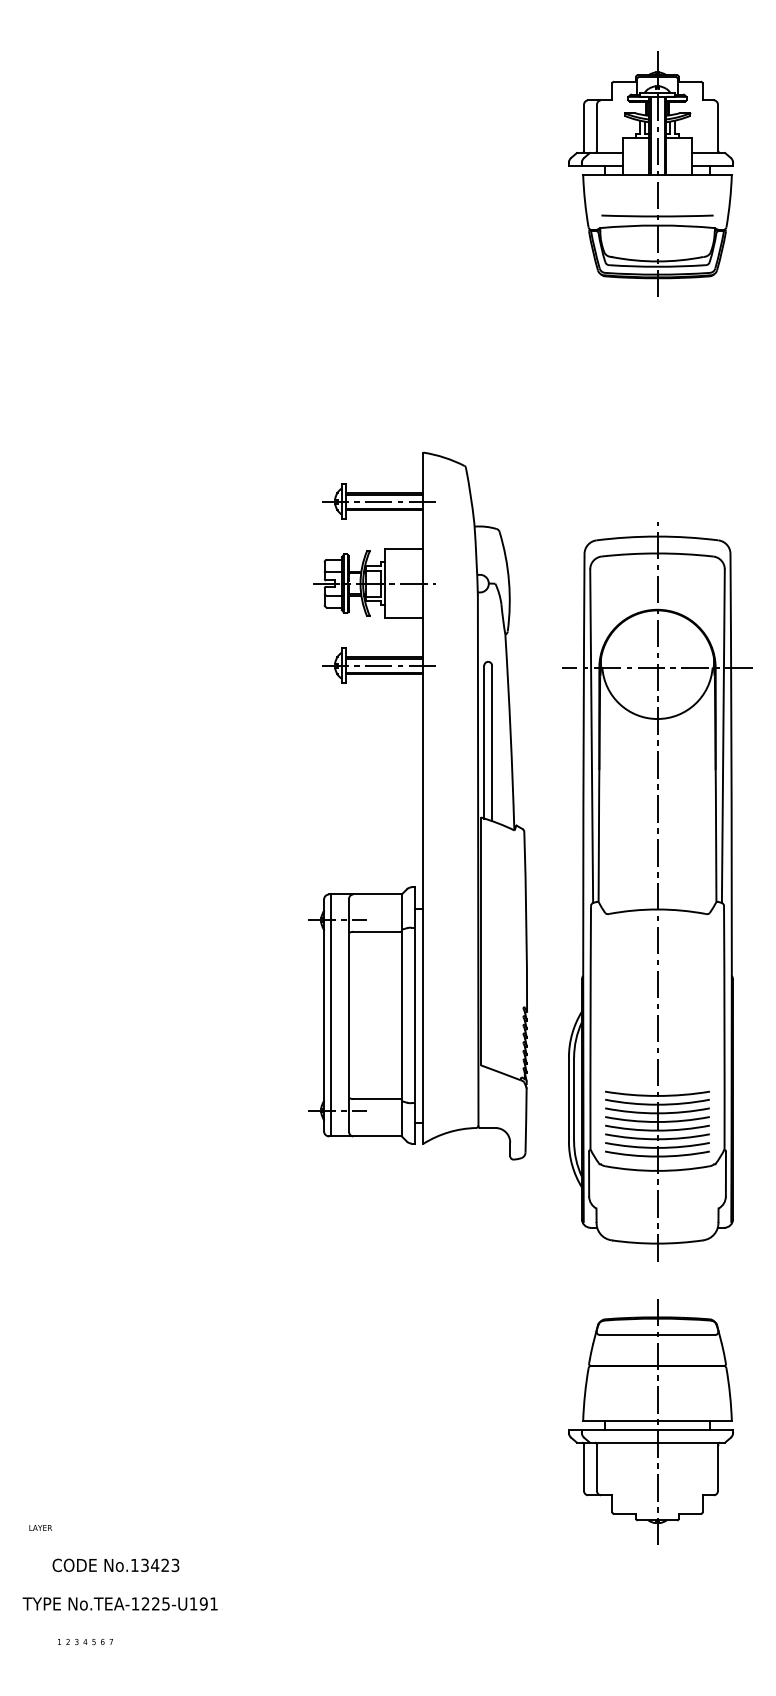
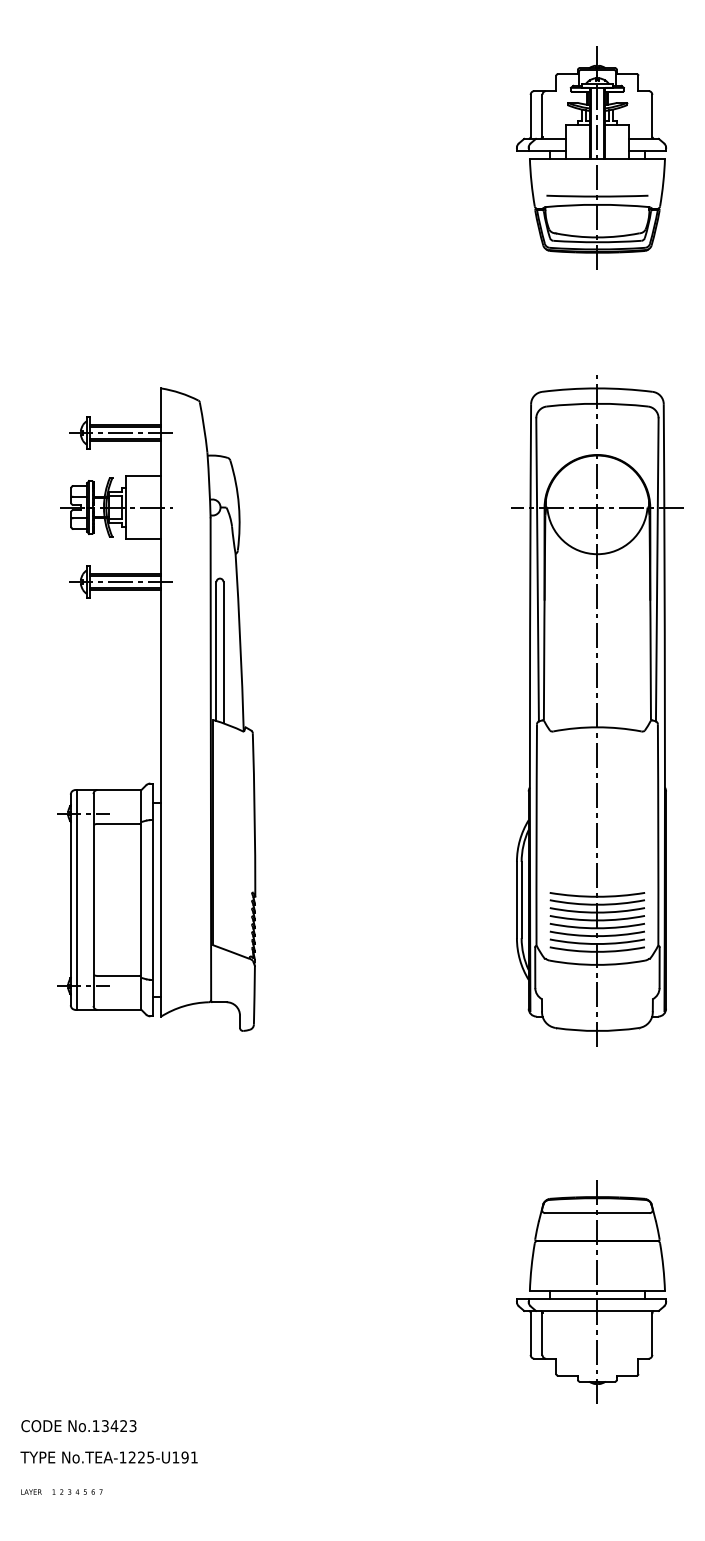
part: (418, 805) -> (156, 709), moved
part: (657, 891) -> (597, 710), moved
text: (40, 1527) -> (31, 1491), moved
text: (115, 1565) -> (78, 1426), moved

